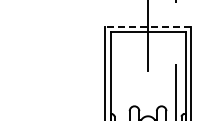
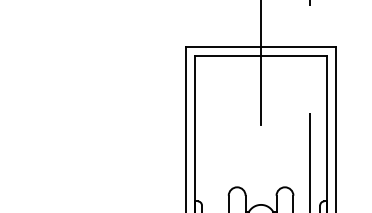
line: (148, 26) -> (261, 46), dashed -> solid

